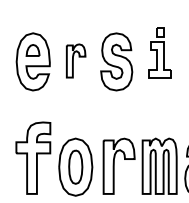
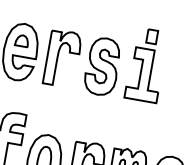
part: (159, 52) -> (146, 64), size x1.43
part: (75, 60) -> (62, 58), size x1.67

